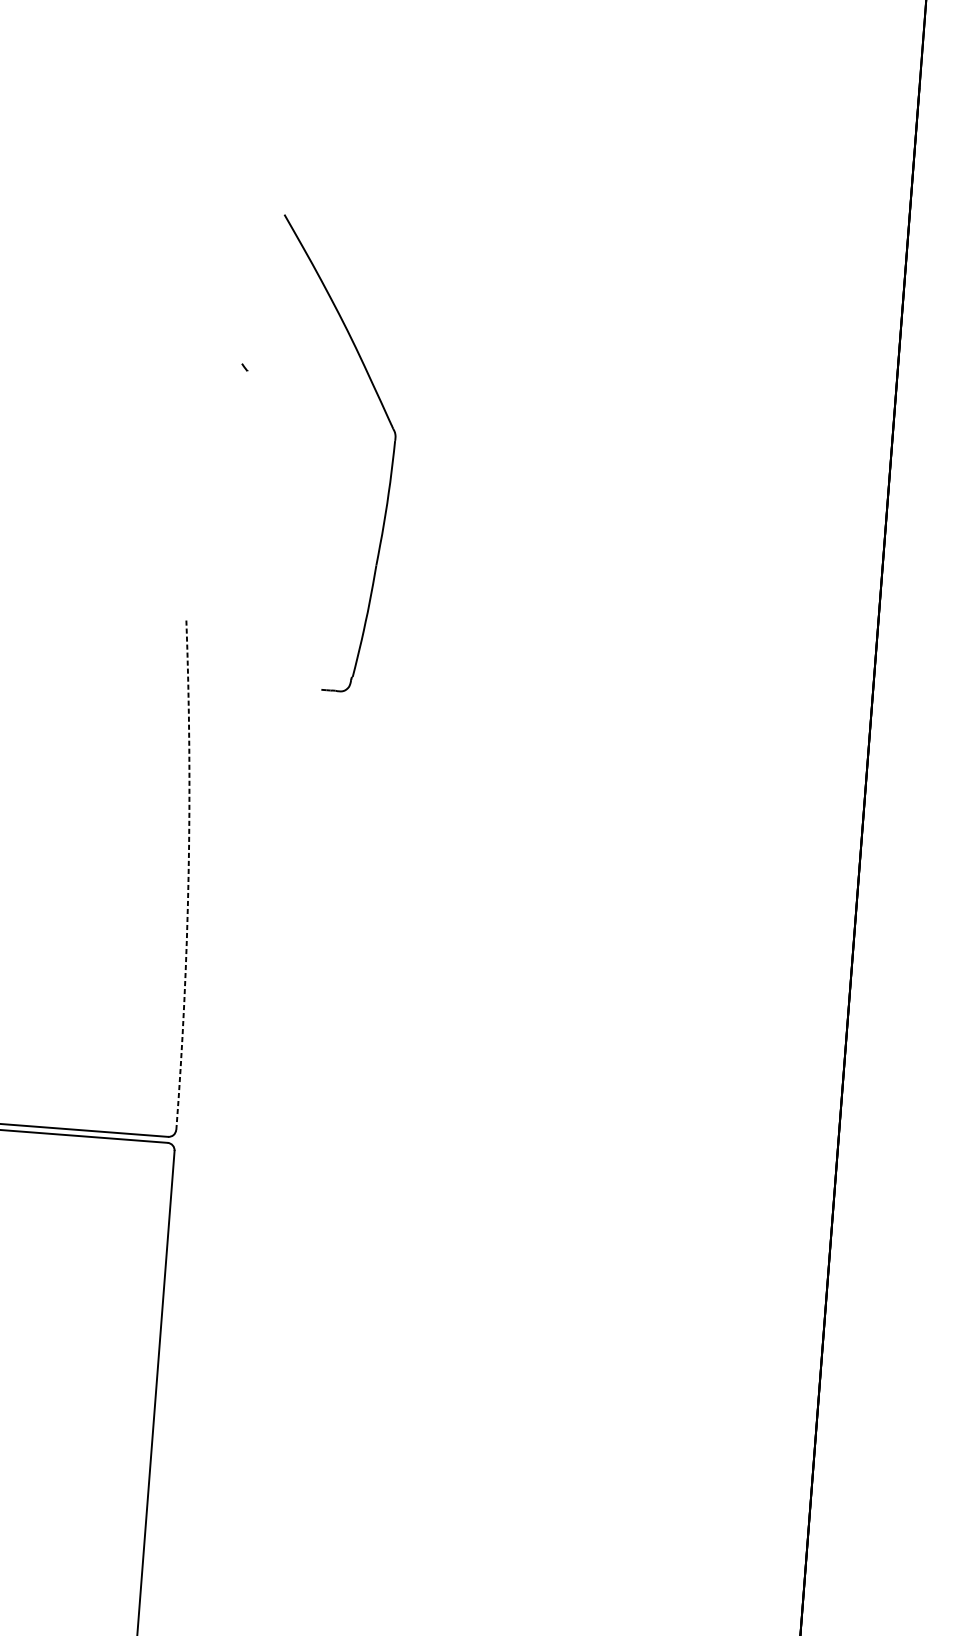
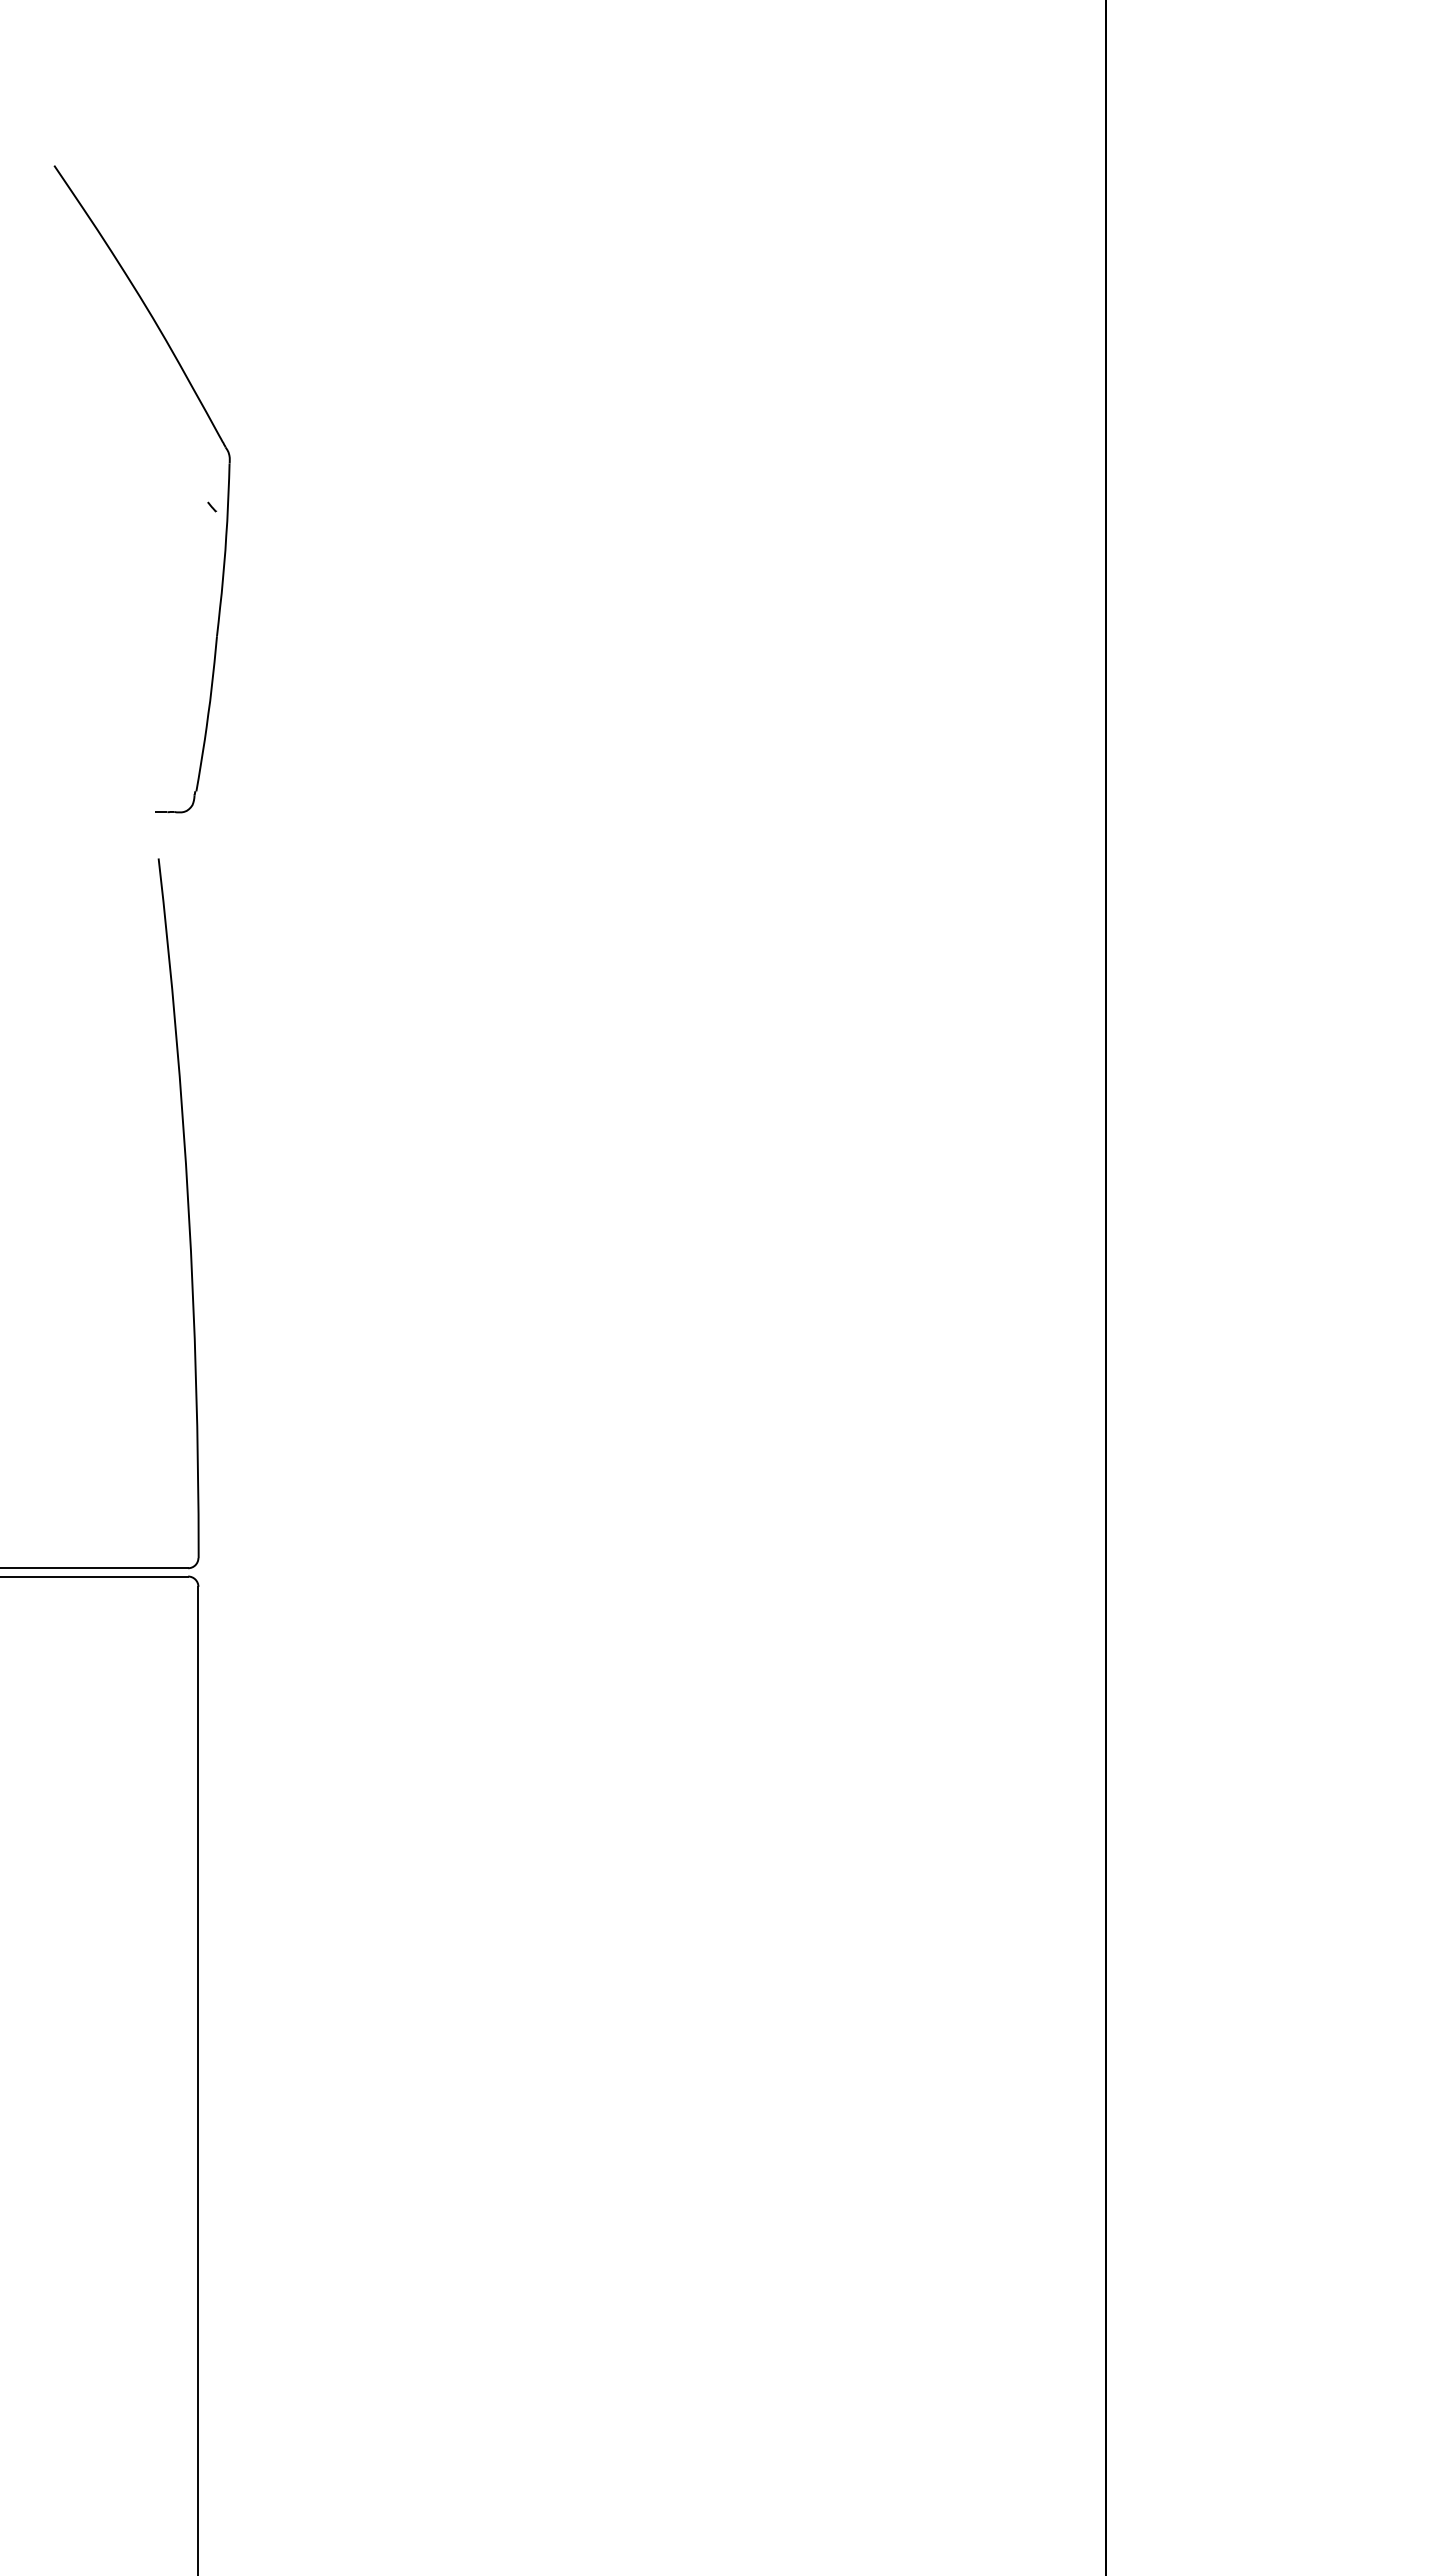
part: (392, 459) -> (227, 489), moved
arc: (188, 874) -> (188, 1207), dashed -> solid

